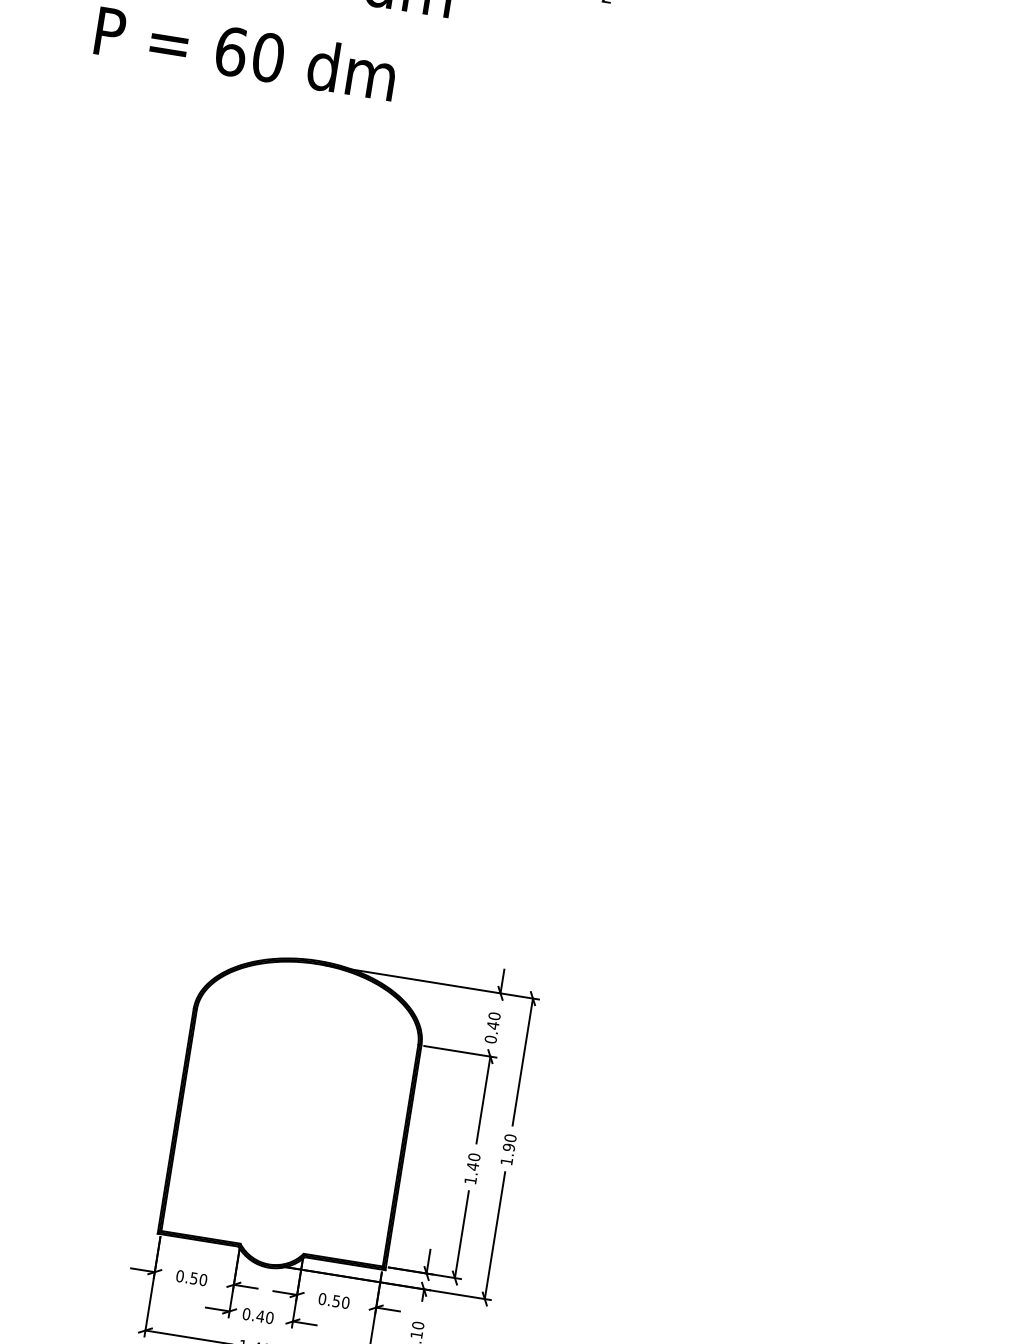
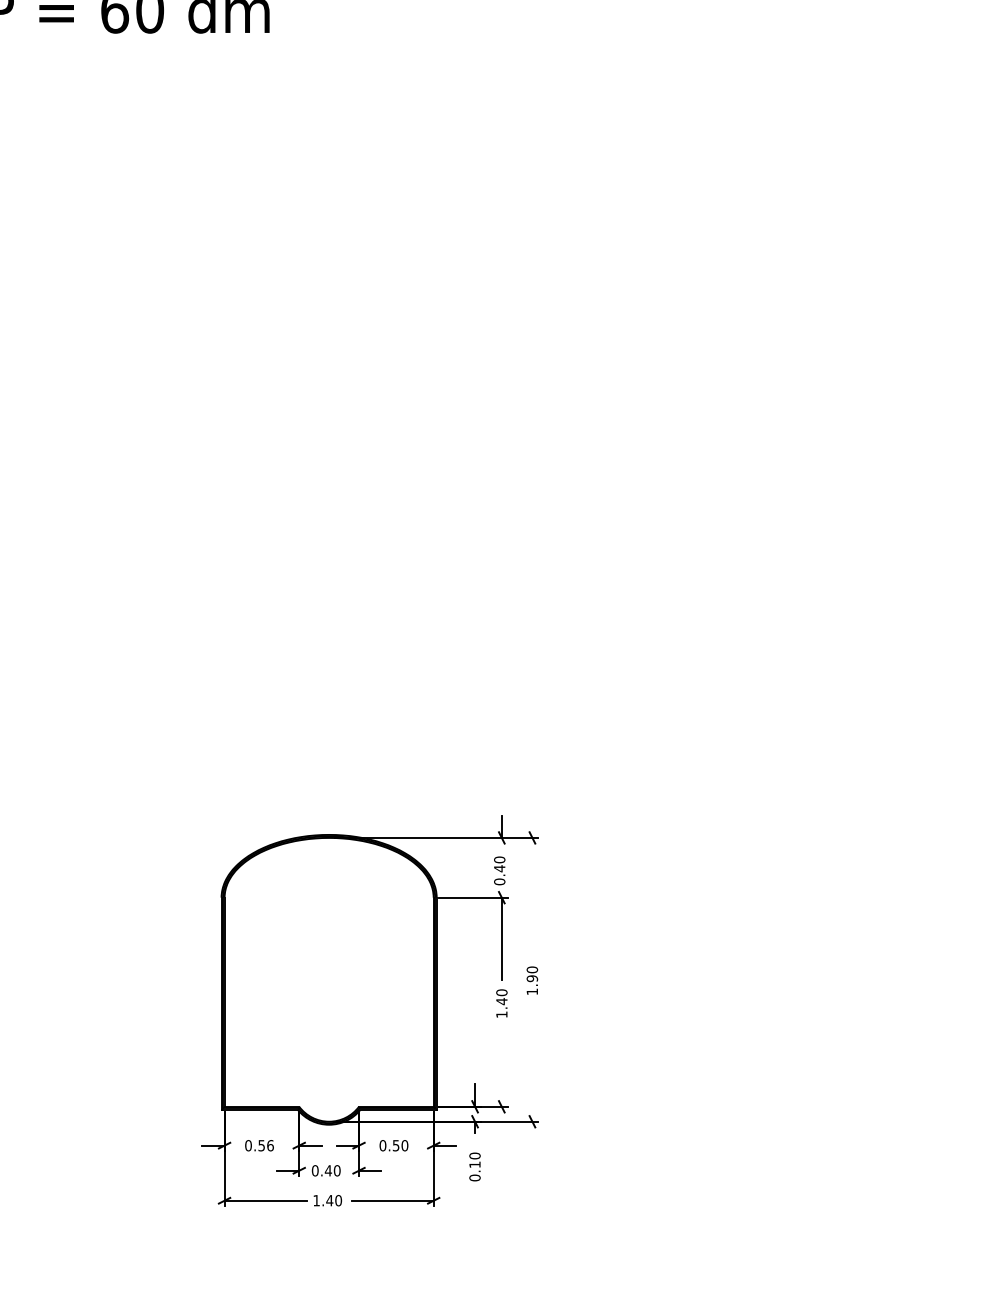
line: (522, 1061) -> (532, 897), removed
line: (461, 1234) -> (501, 1065), removed
line: (495, 1235) -> (532, 1061), removed
text: (203, 1279) -> (270, 1145), 0.50 -> 0.56

